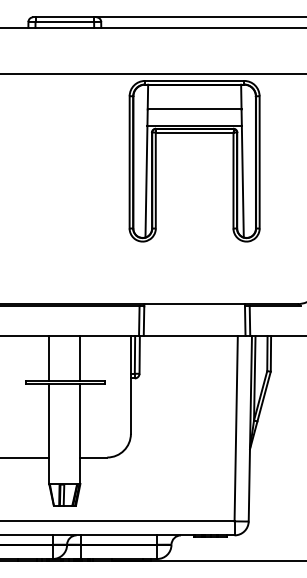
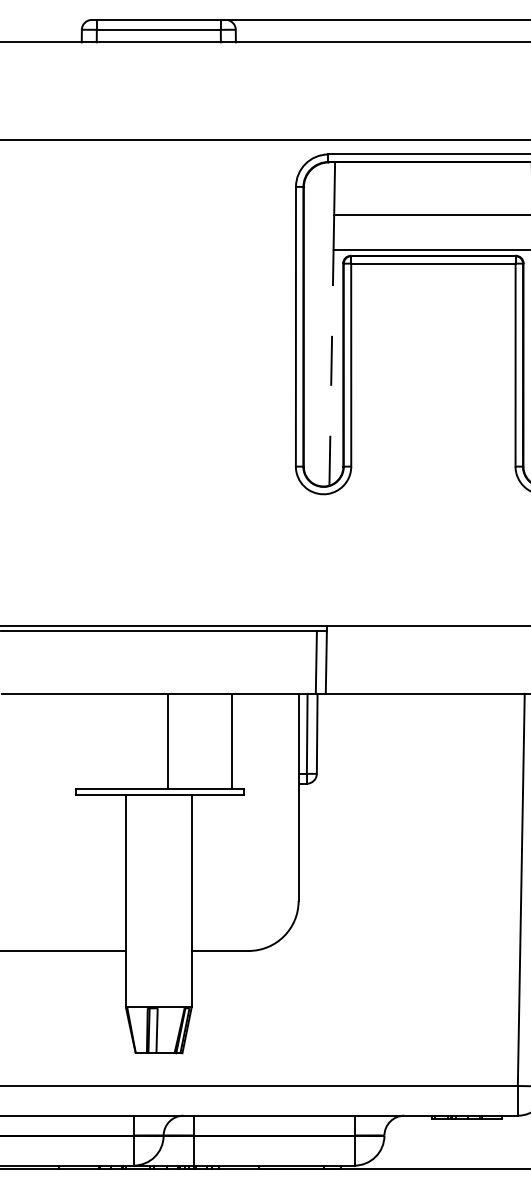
line: (146, 181) -> (331, 367), solid -> dashed
line: (49, 357) -> (168, 739), moved
line: (80, 357) -> (232, 739), moved

